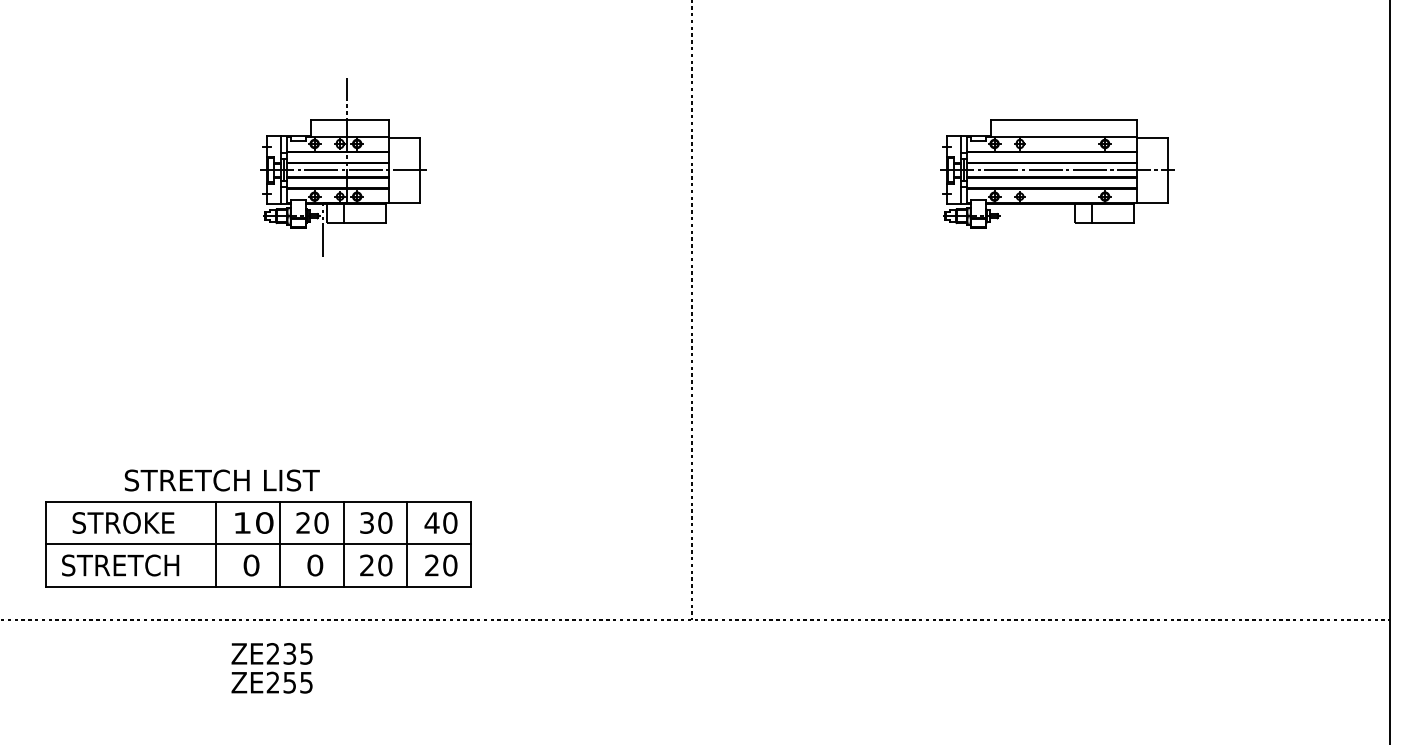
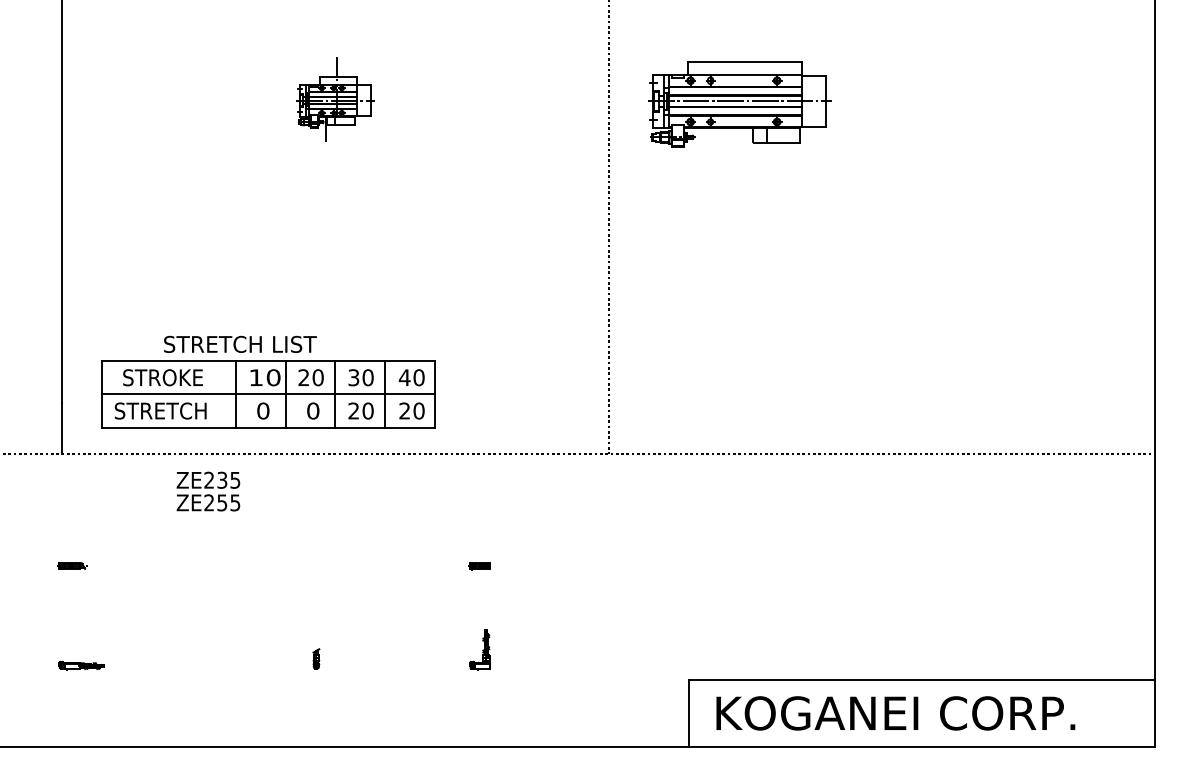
part: (343, 167) -> (335, 99), size x0.6
part: (1057, 174) -> (739, 104), moved
text: (272, 668) -> (208, 491), moved

